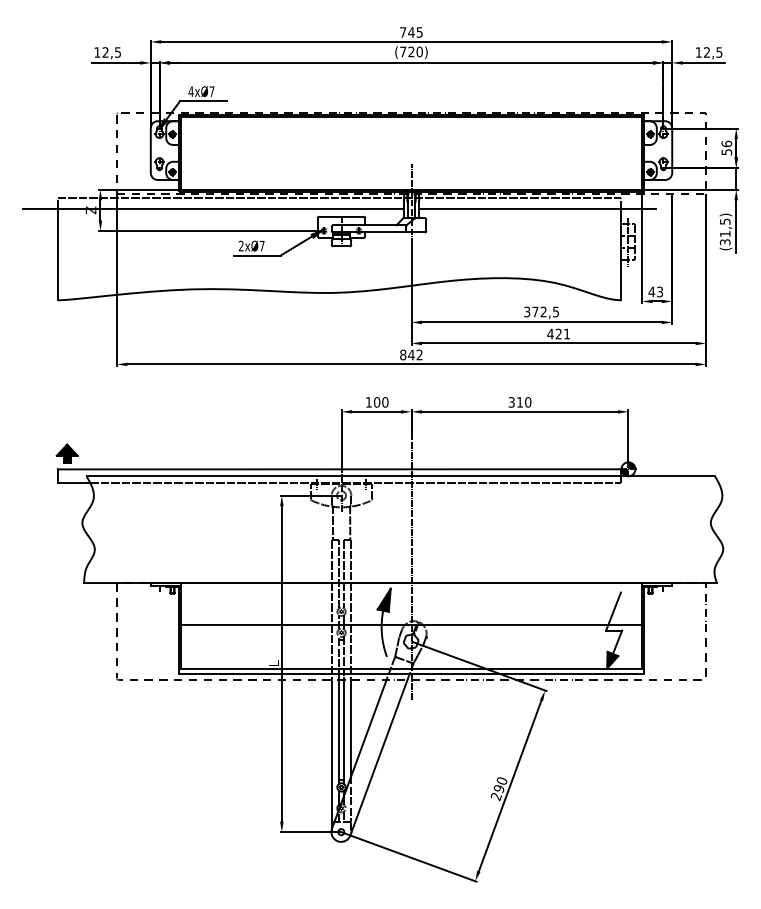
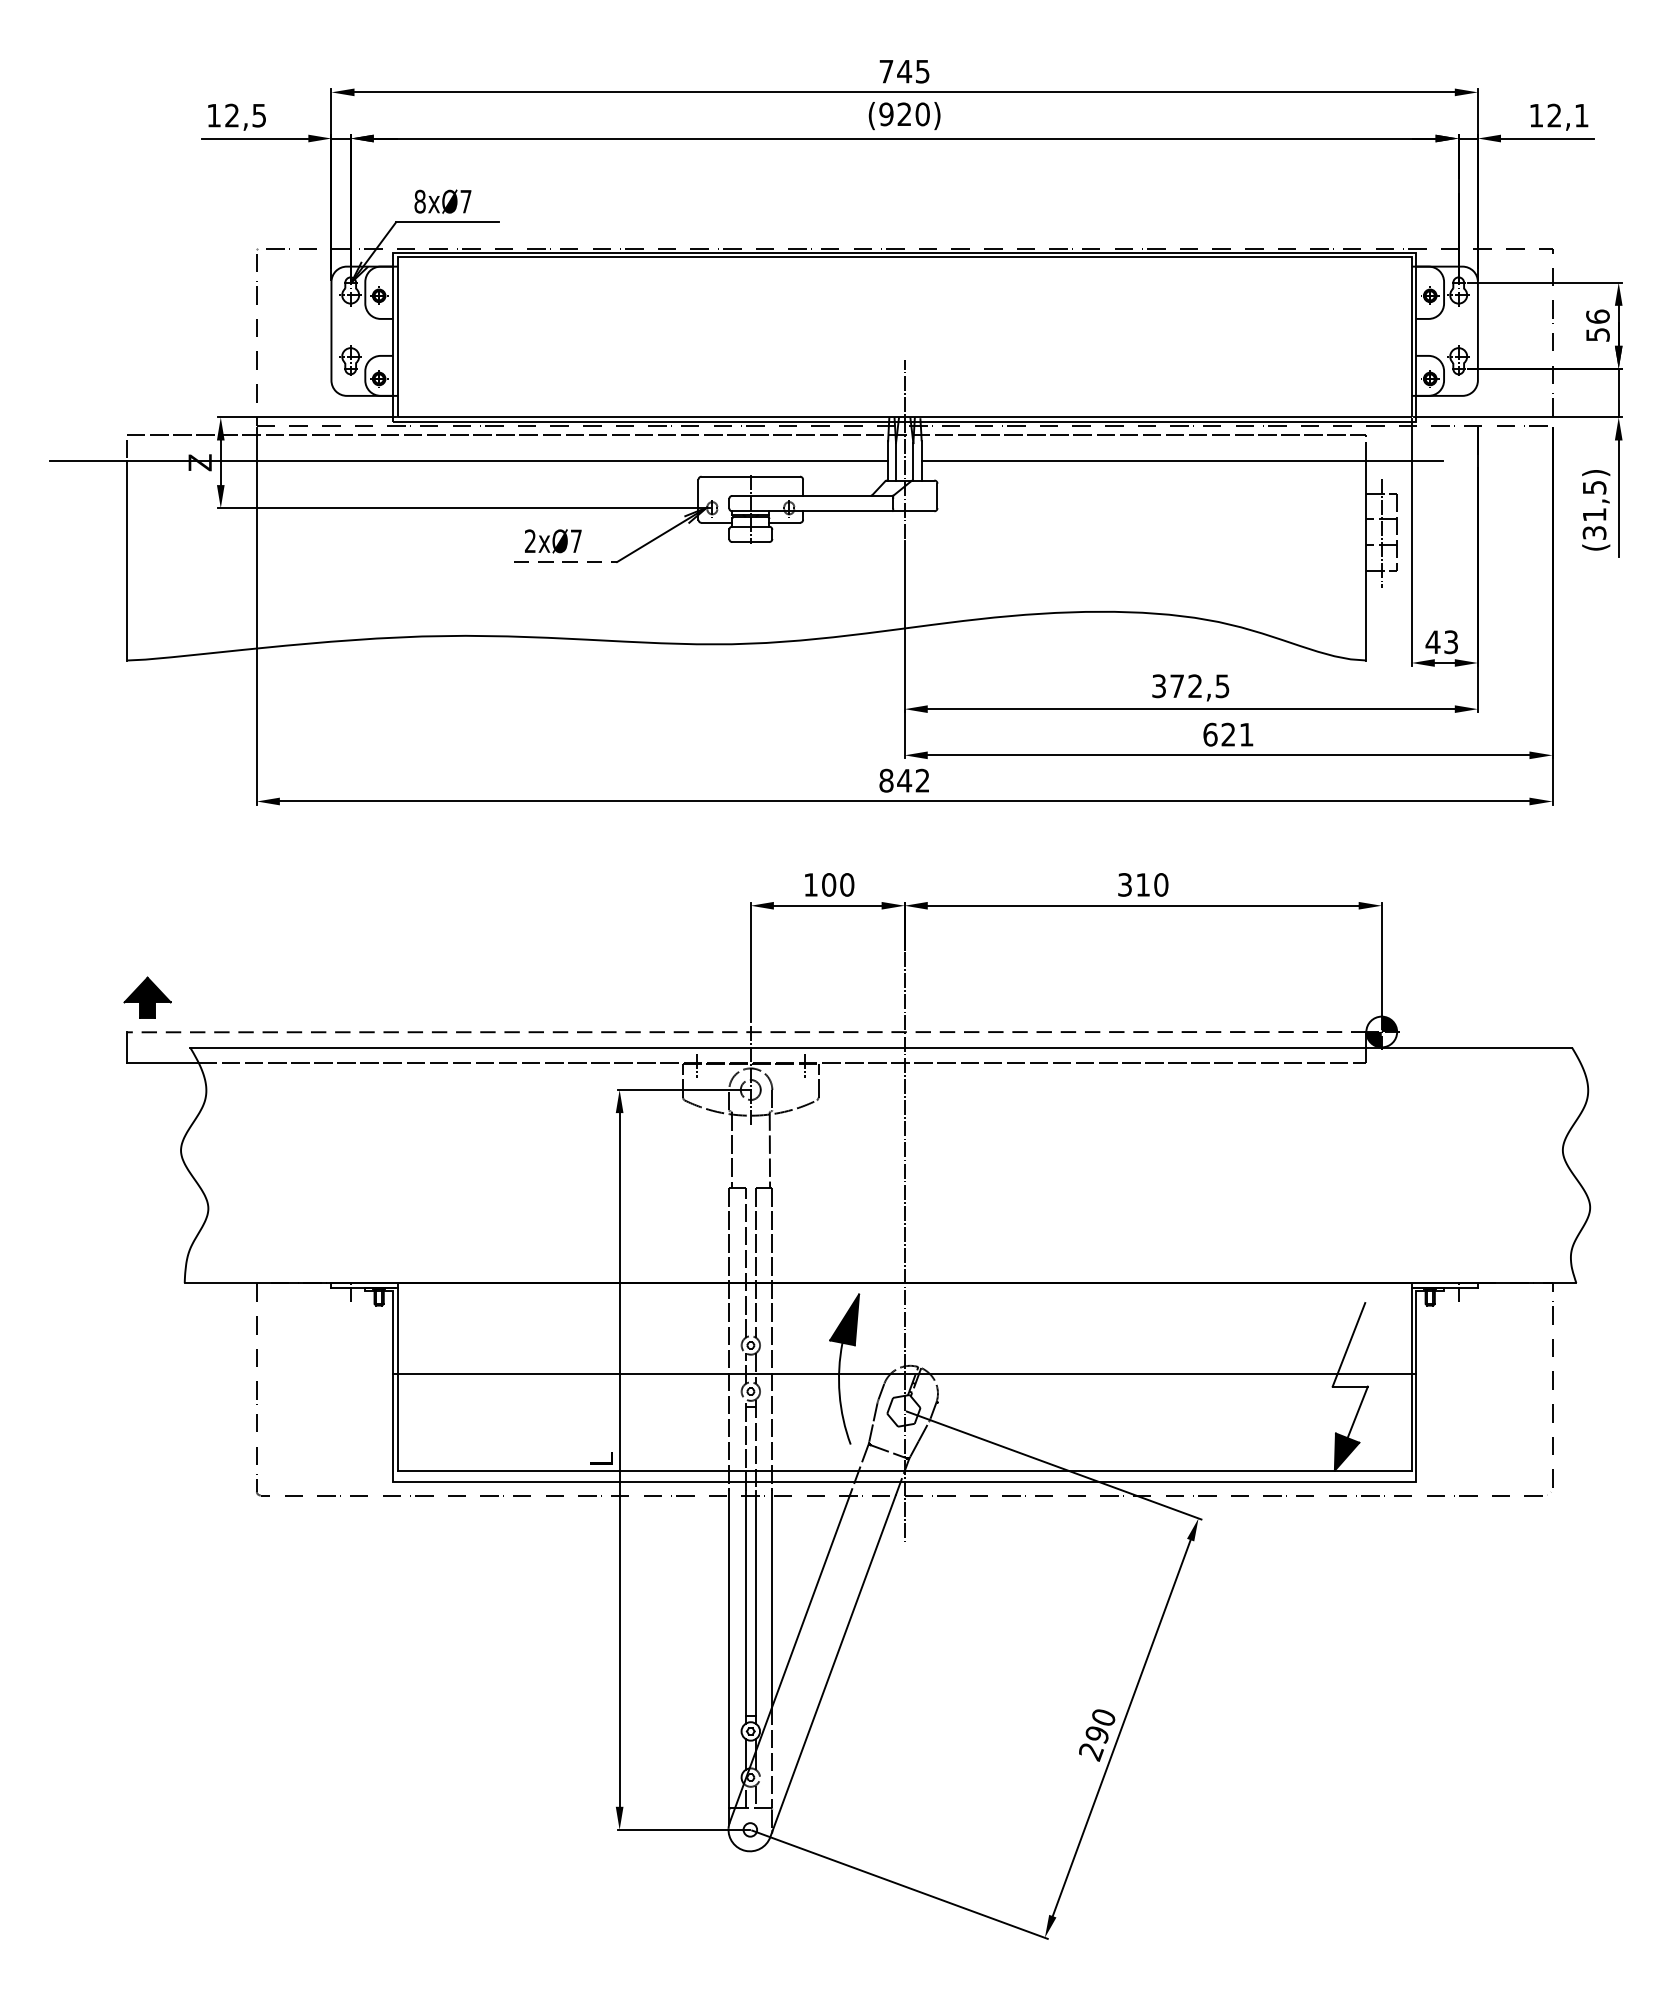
text: (403, 51) -> (887, 113), (720) -> (920)
text: (719, 52) -> (1581, 115), 12,5 -> 12,1
text: (190, 91) -> (418, 201), 4xØ7 -> 8xØ7
line: (257, 255) -> (566, 561), solid -> dashed
text: (550, 333) -> (1210, 733), 421 -> 621
line: (339, 469) -> (746, 1032), solid -> dashed

